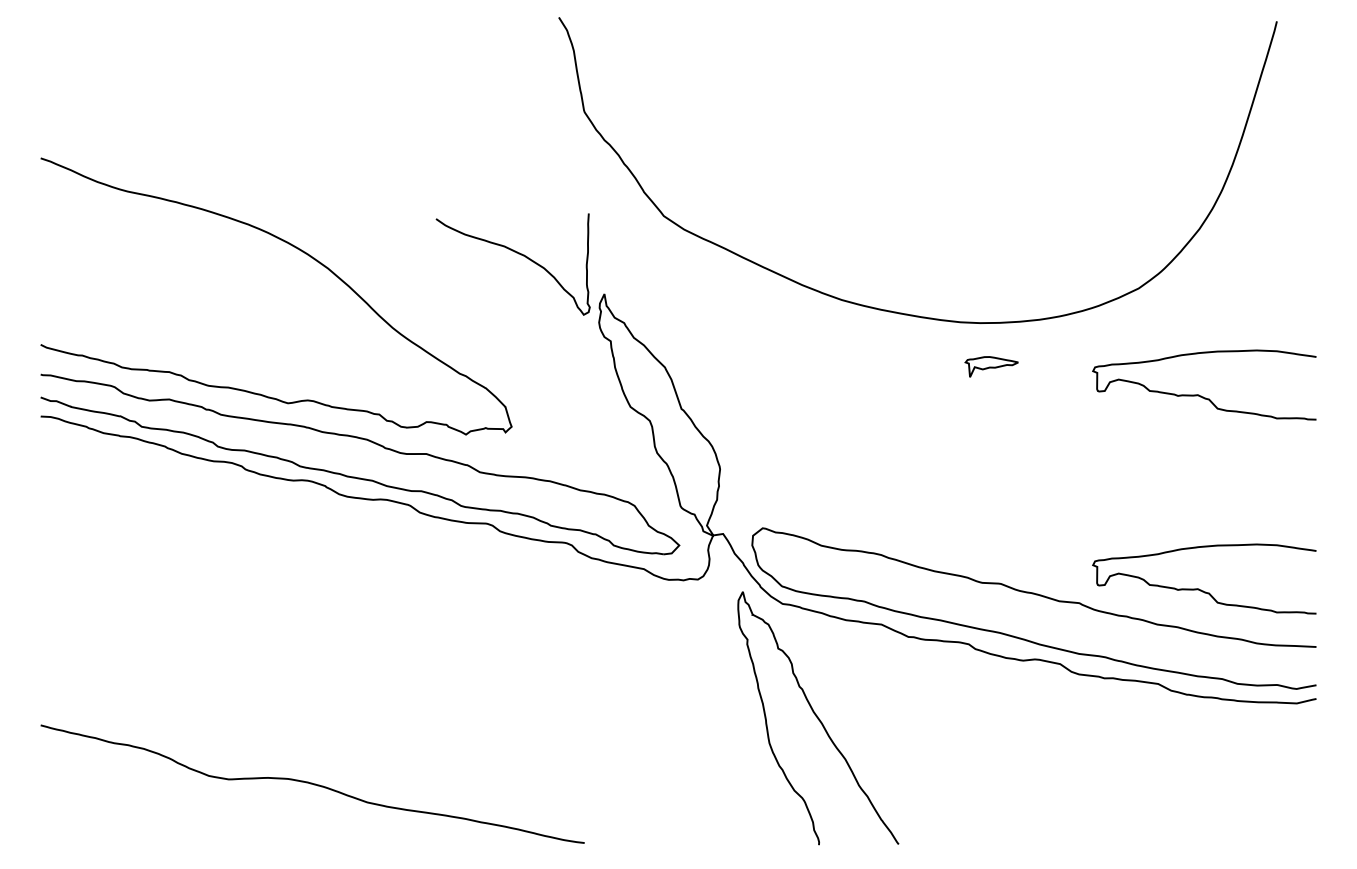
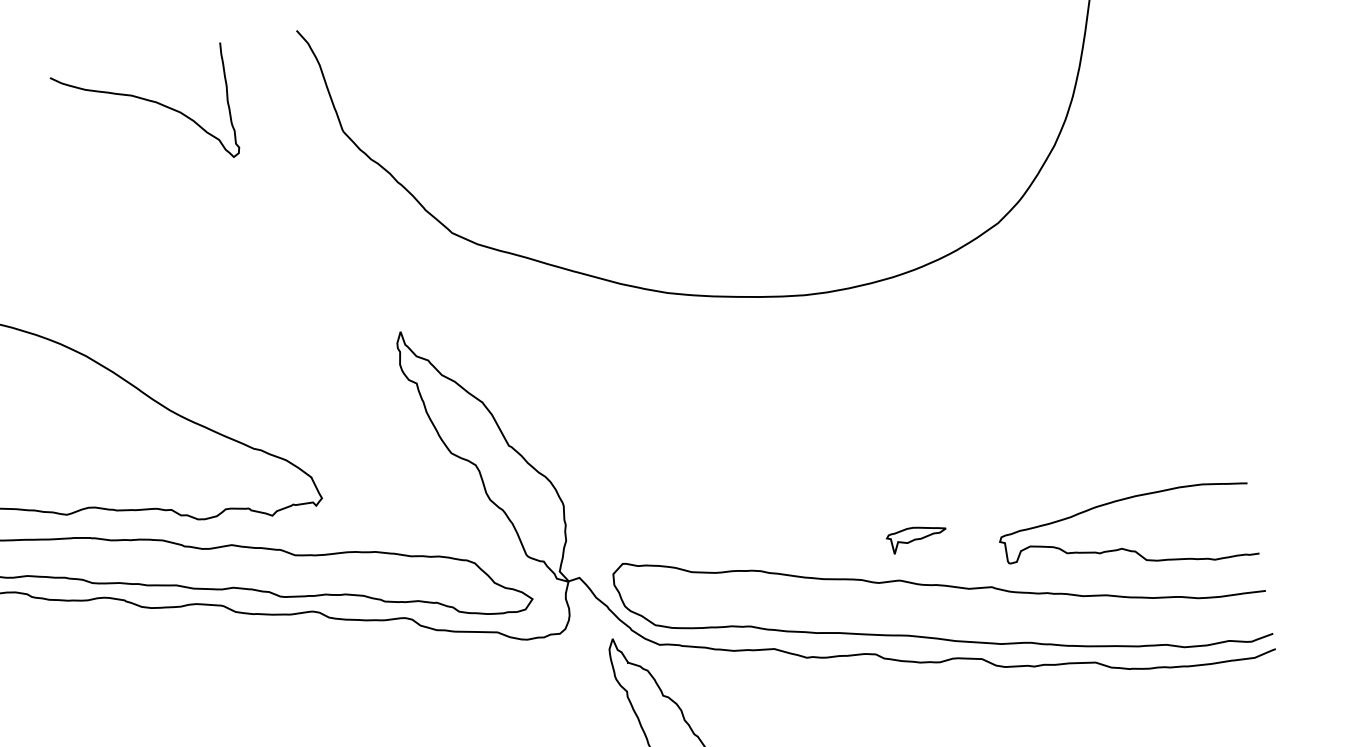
curve: (518, 254) -> (149, 101), moved
part: (991, 366) -> (916, 538), moved
curve: (1199, 394) -> (1086, 330), removed

